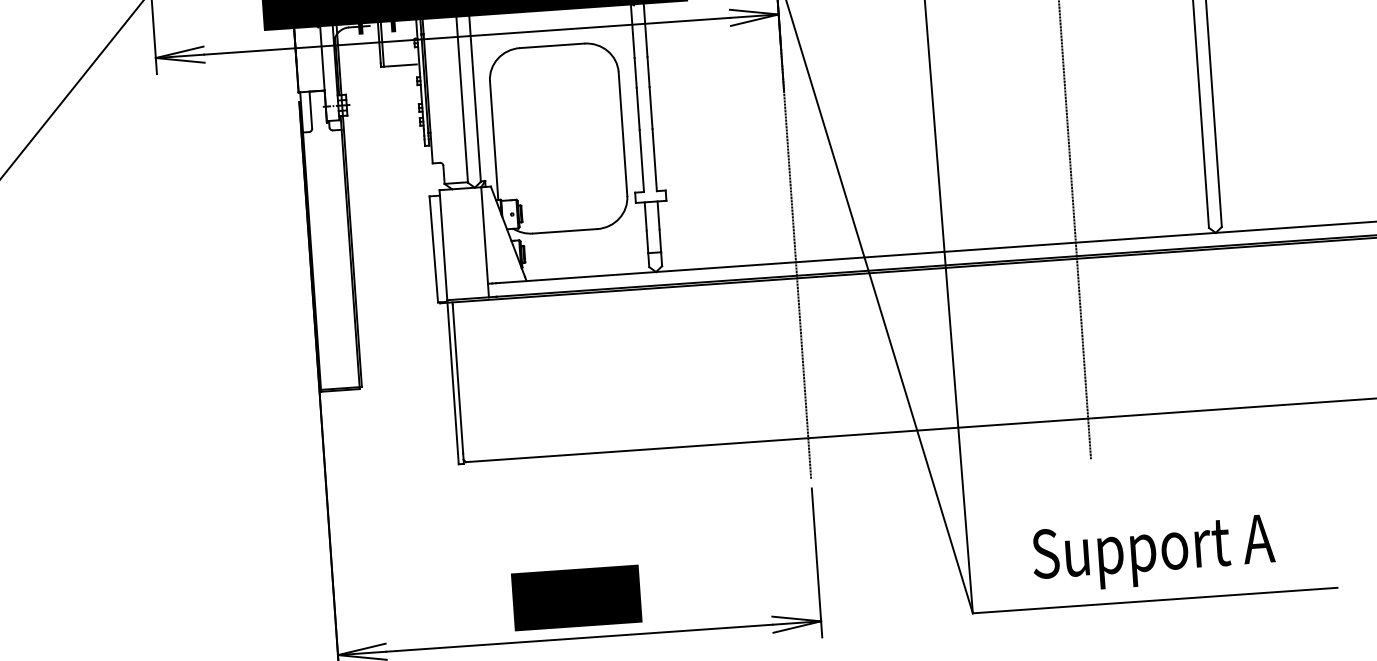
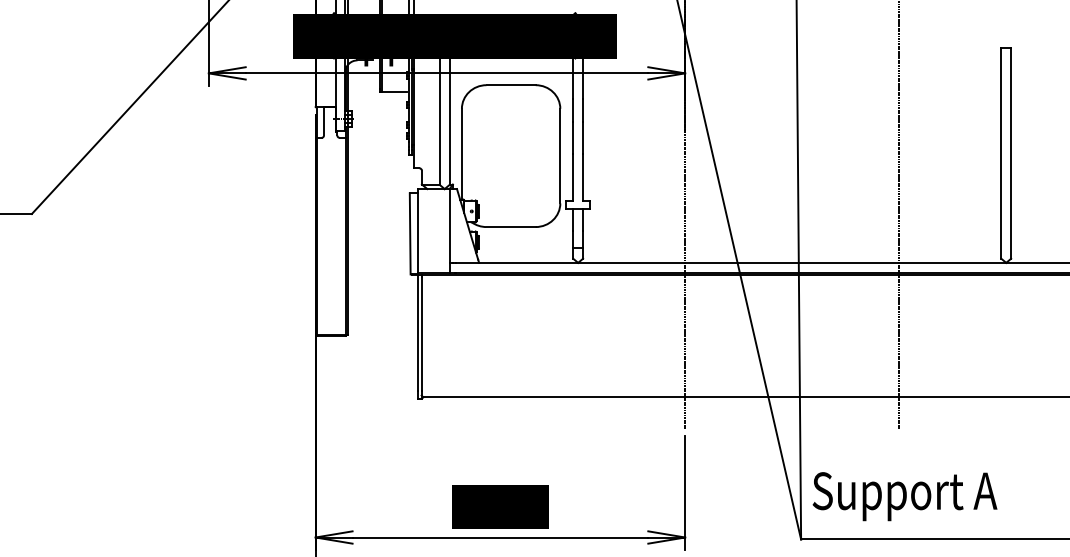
text: (1153, 553) -> (904, 496), moved

